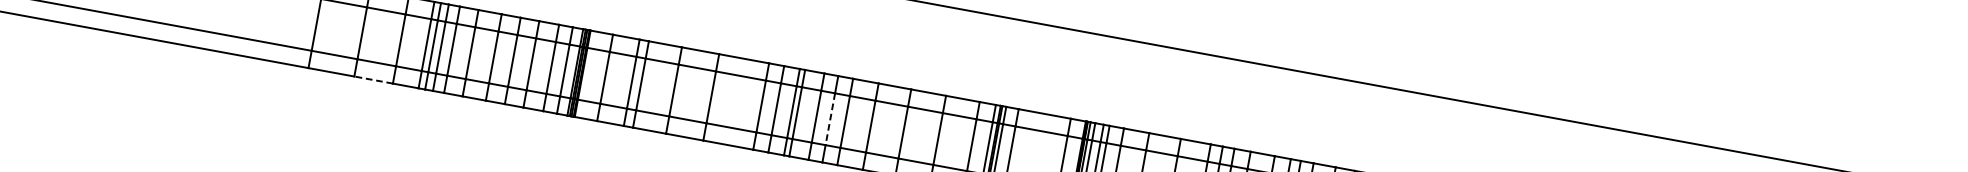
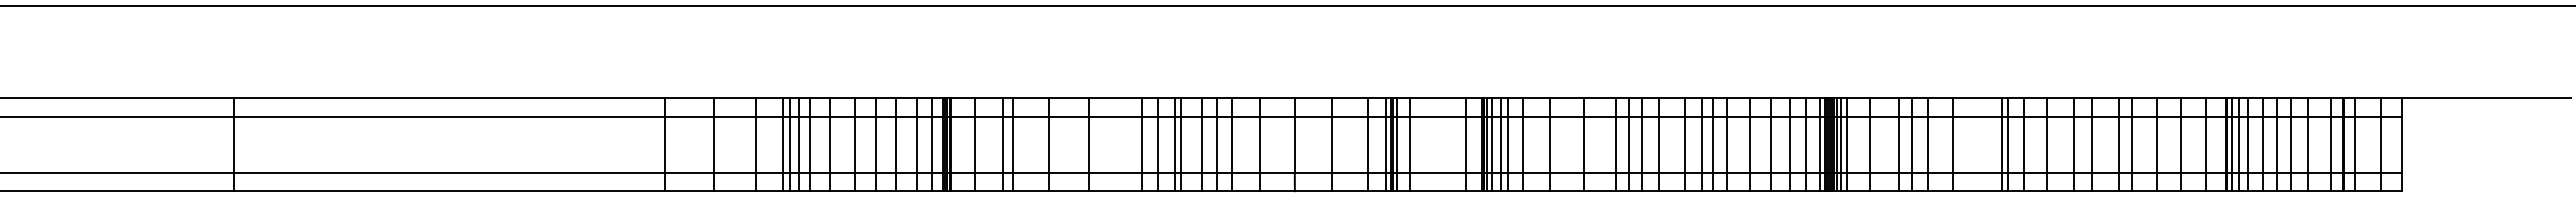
line: (373, 80) -> (734, 191), dashed -> solid
line: (830, 118) -> (1216, 144), dashed -> solid

